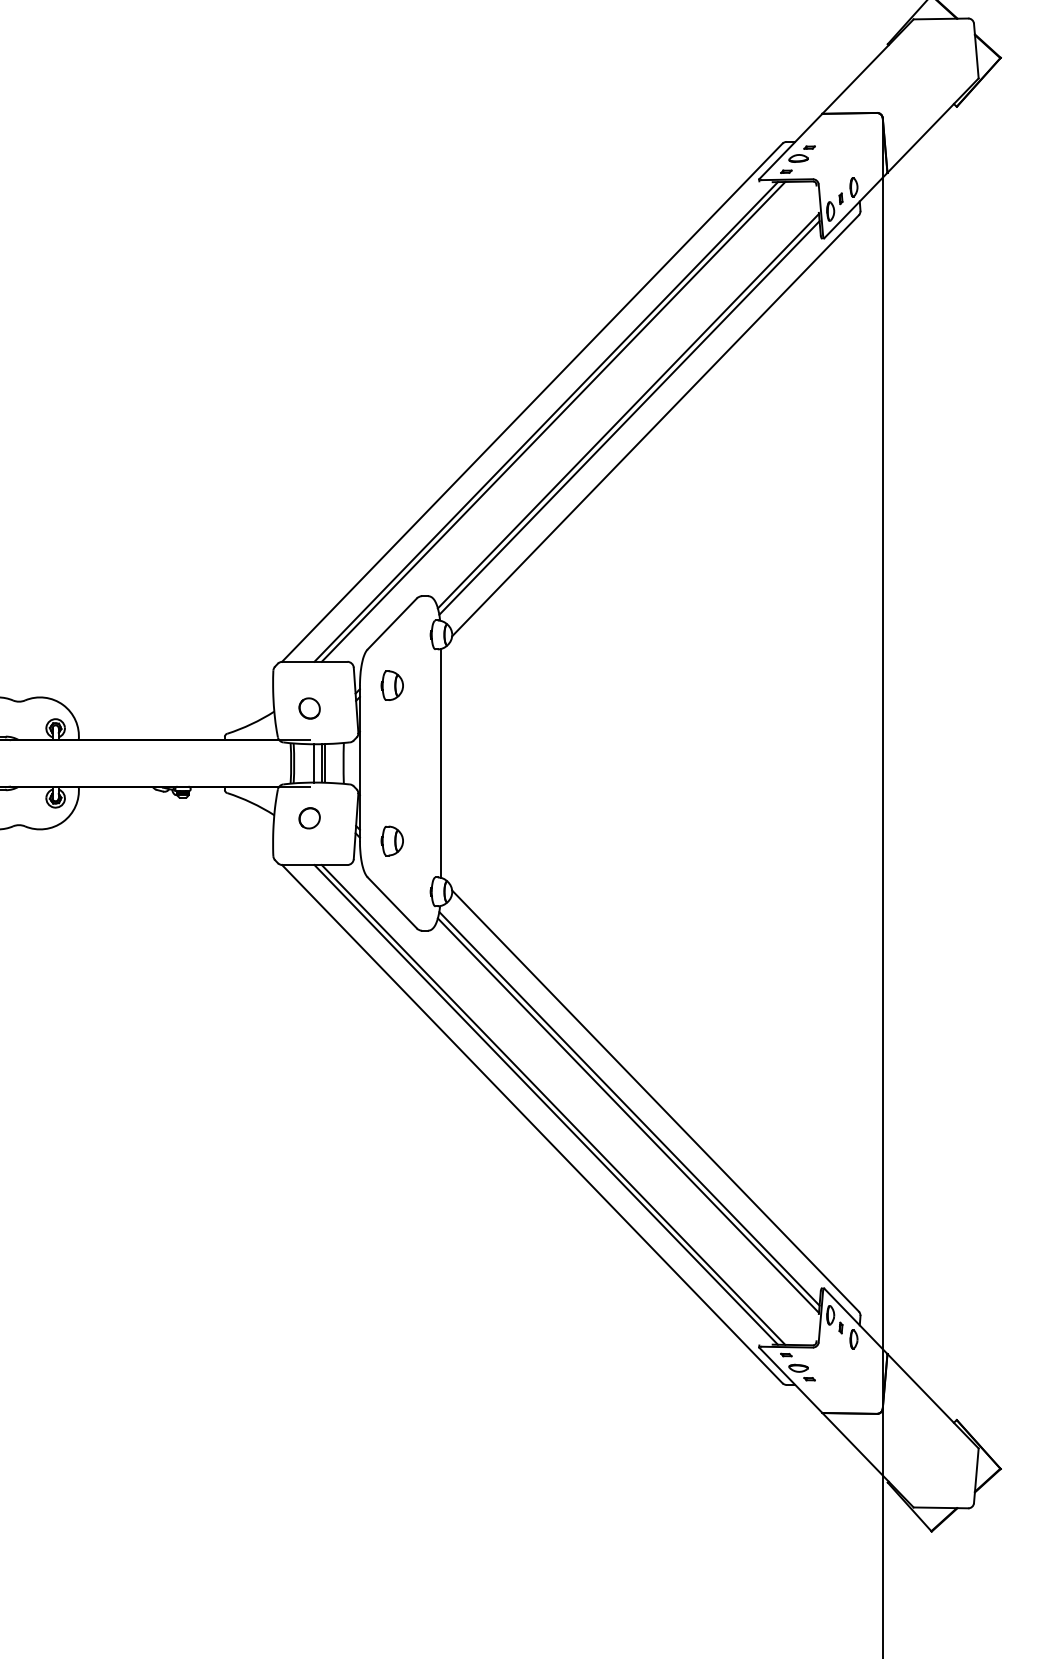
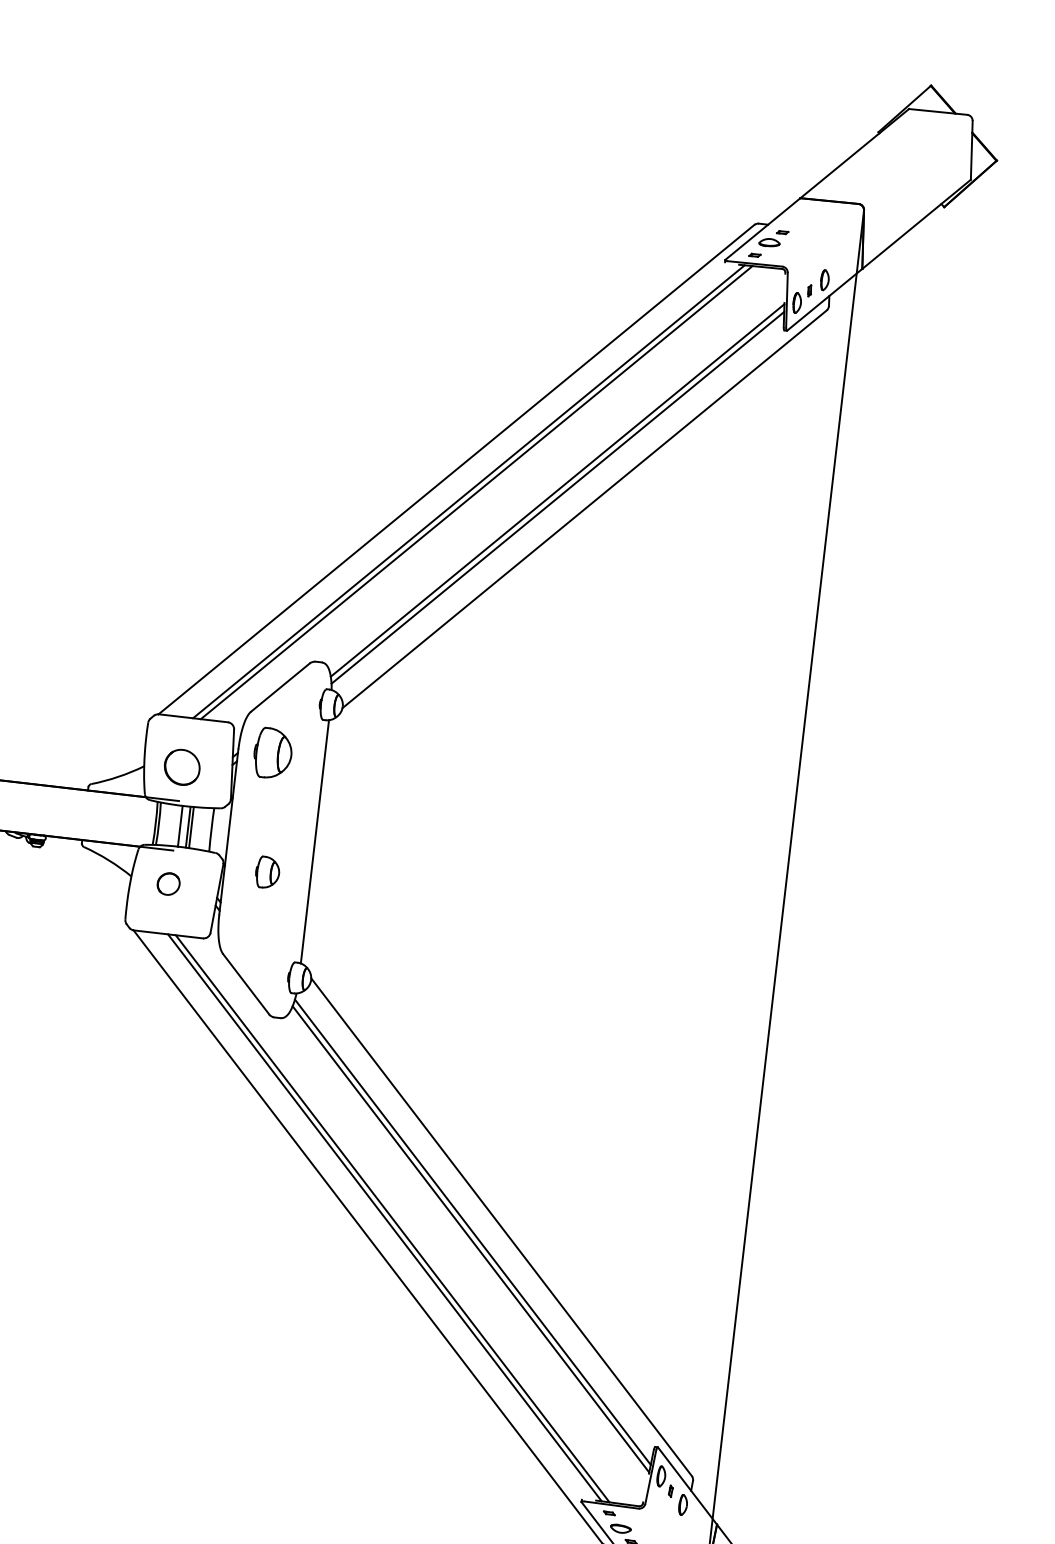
part: (391, 685) -> (271, 752), size x1.6
part: (309, 708) -> (181, 767), size x1.6
part: (391, 840) -> (266, 871), moved

